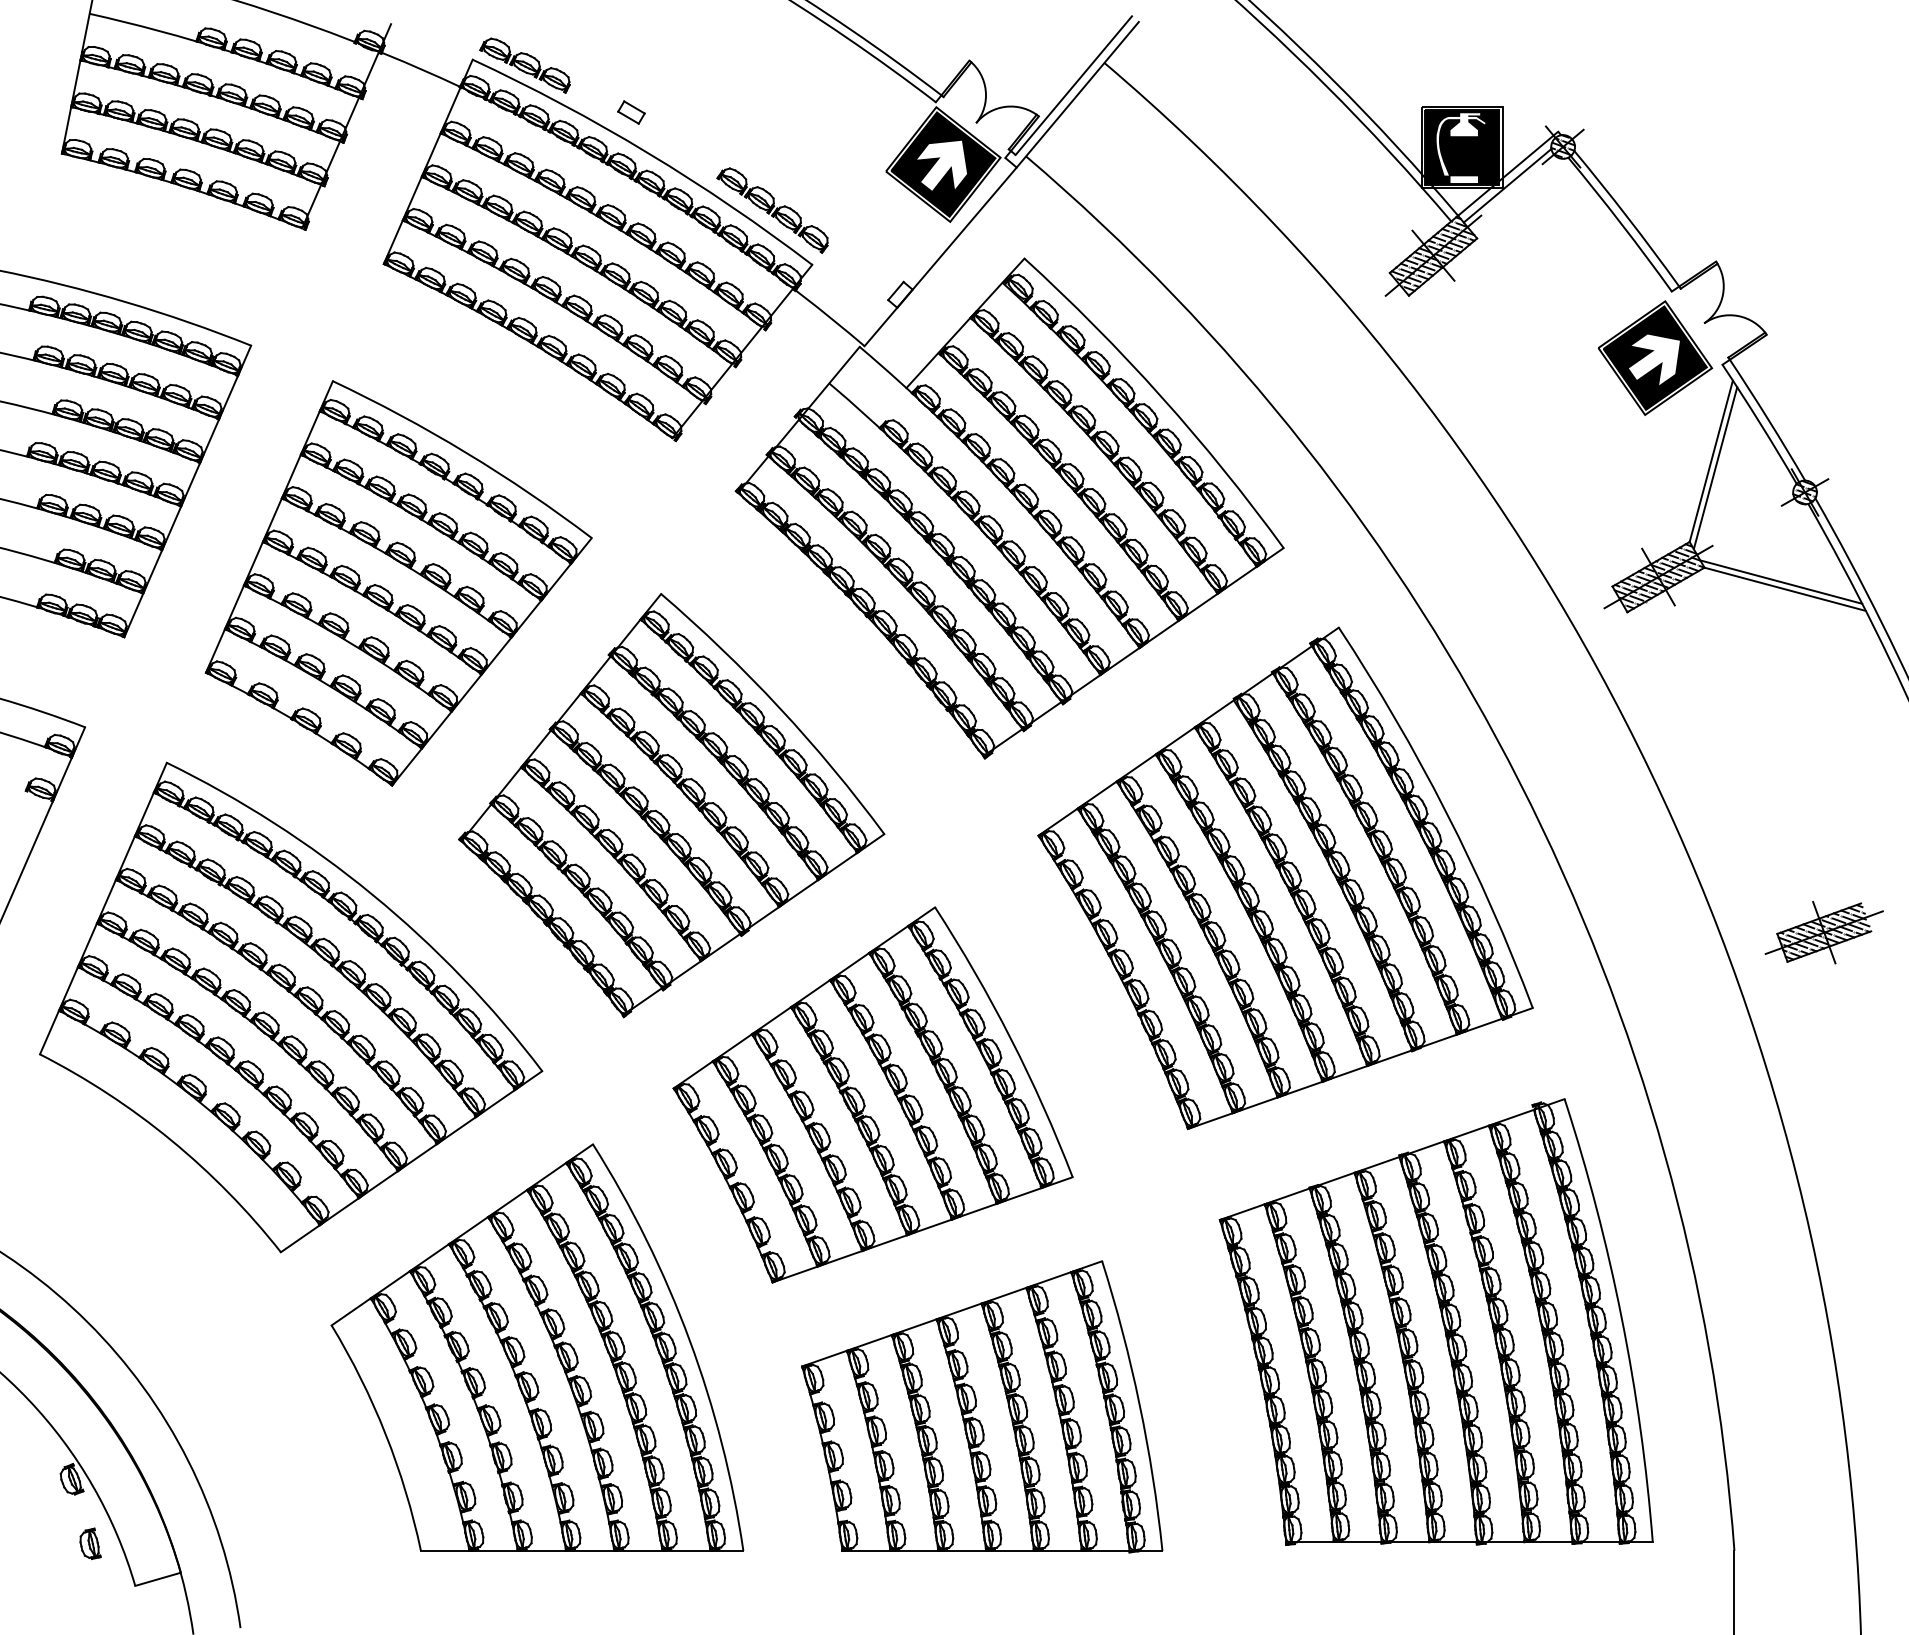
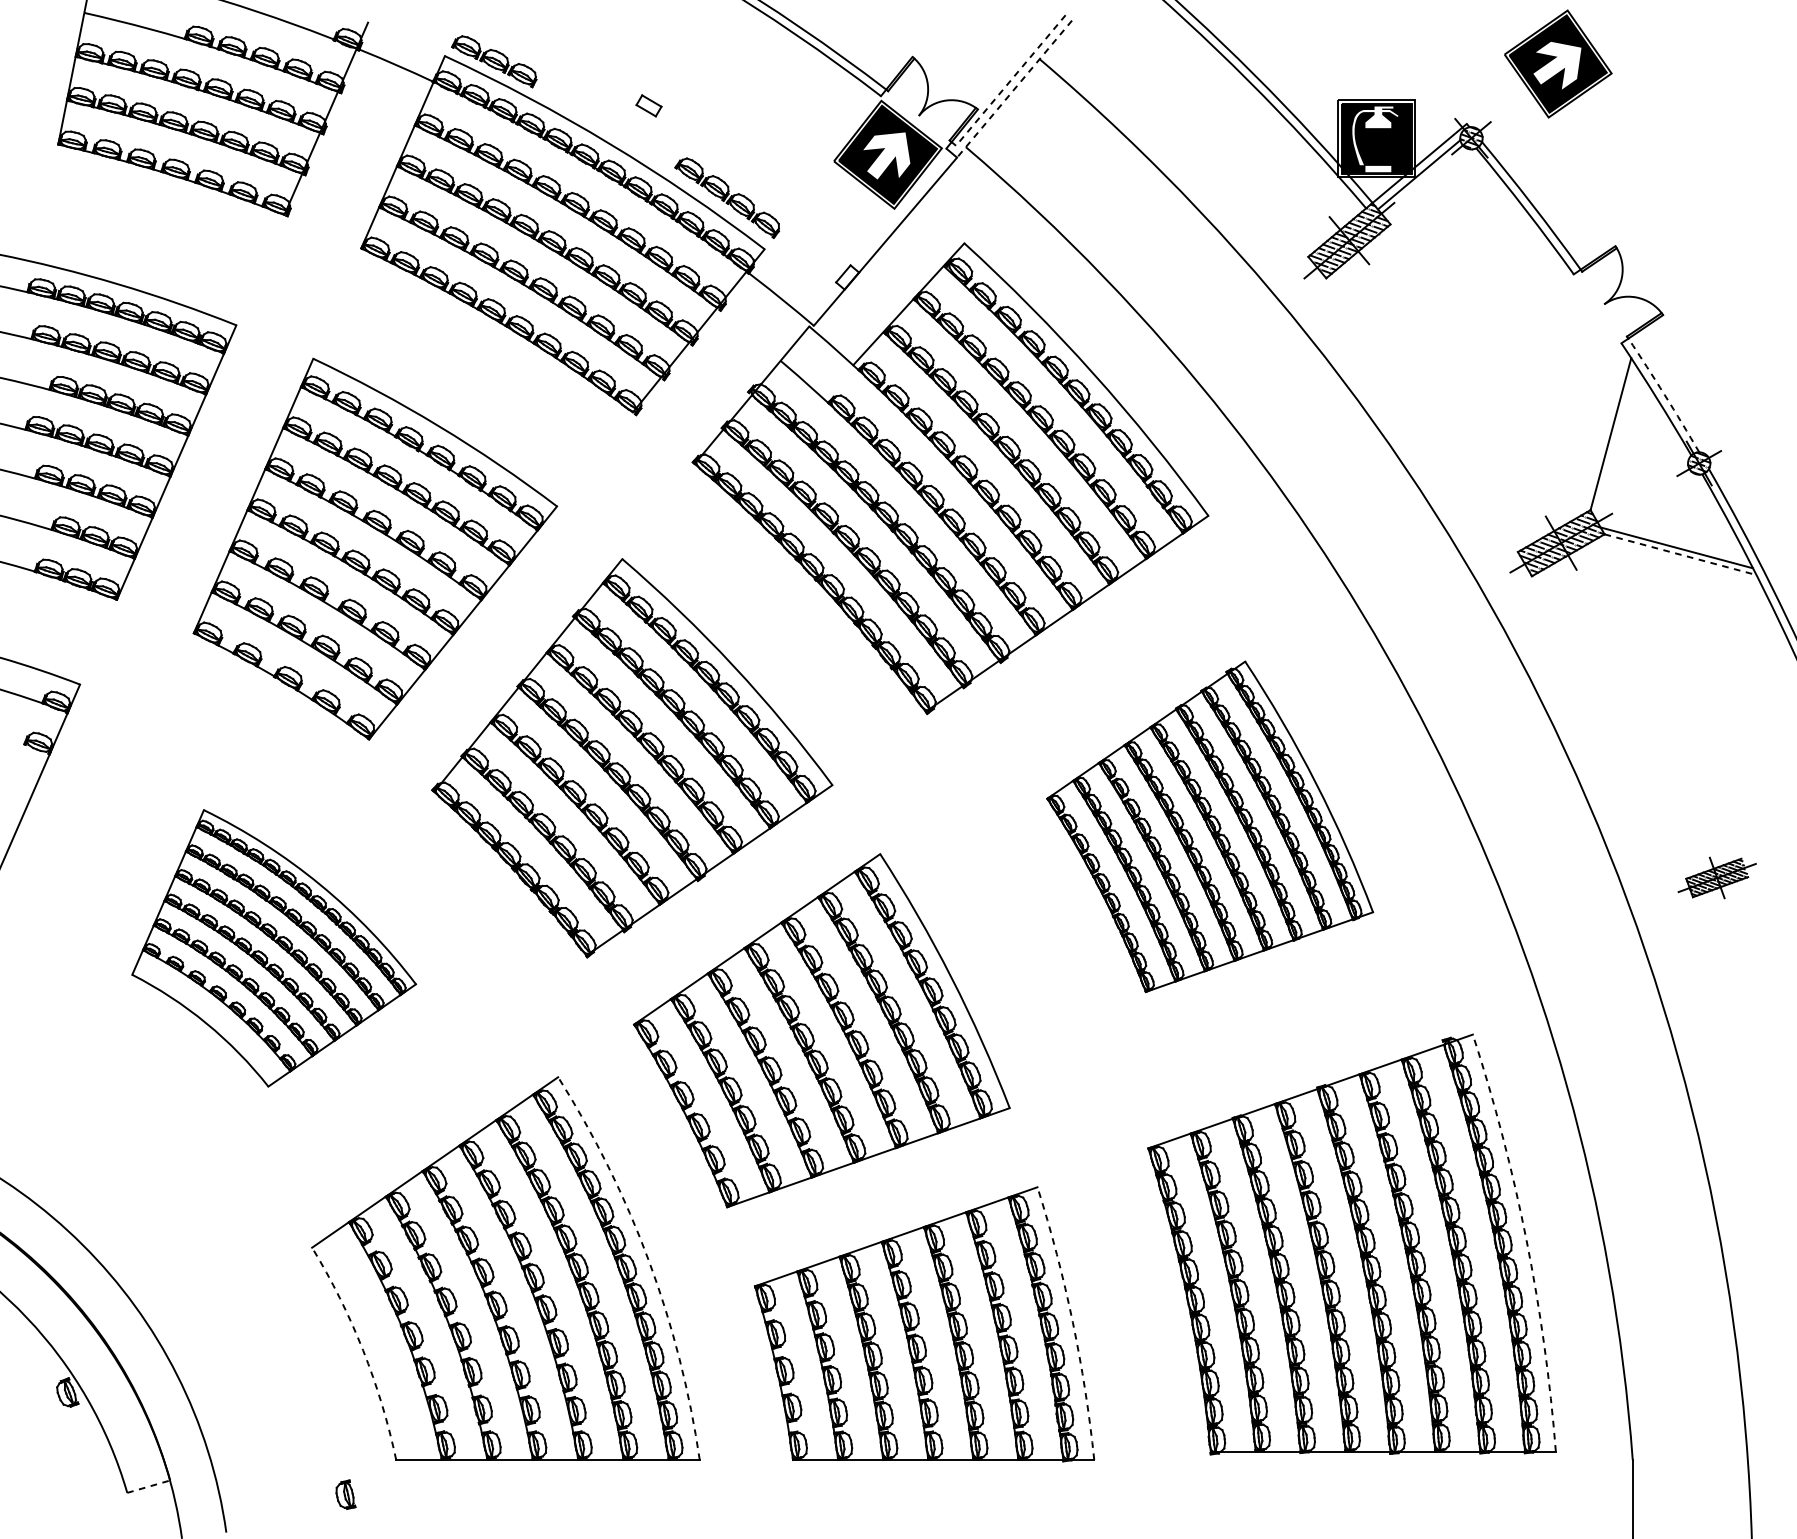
line: (1073, 85) -> (1010, 80), solid -> dashed
line: (1077, 95) -> (1014, 89), solid -> dashed
part: (631, 112) -> (649, 105), moved
part: (1655, 357) -> (1558, 63), moved
arc: (1768, 419) -> (1664, 394), solid -> dashed
line: (1715, 468) -> (1614, 440), removed
line: (1785, 589) -> (1680, 554), solid -> dashed
part: (1285, 878) -> (1210, 826), size x0.7
part: (1823, 932) -> (1716, 877), size x0.7
part: (291, 1007) -> (274, 948), size x0.6
arc: (1621, 1318) -> (1526, 1241), solid -> dashed
arc: (689, 1339) -> (649, 1260), solid -> dashed
arc: (1139, 1404) -> (1072, 1322), solid -> dashed
arc: (385, 1434) -> (362, 1350), solid -> dashed
part: (90, 1543) -> (345, 1494), moved
line: (158, 1579) -> (149, 1486), solid -> dashed

